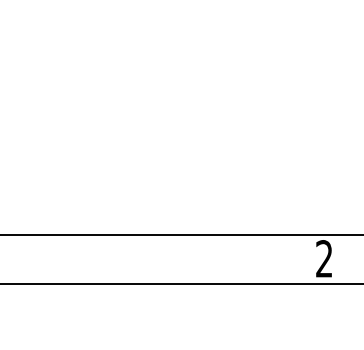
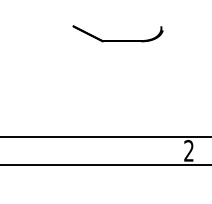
part: (201, 69) -> (117, 40), added

